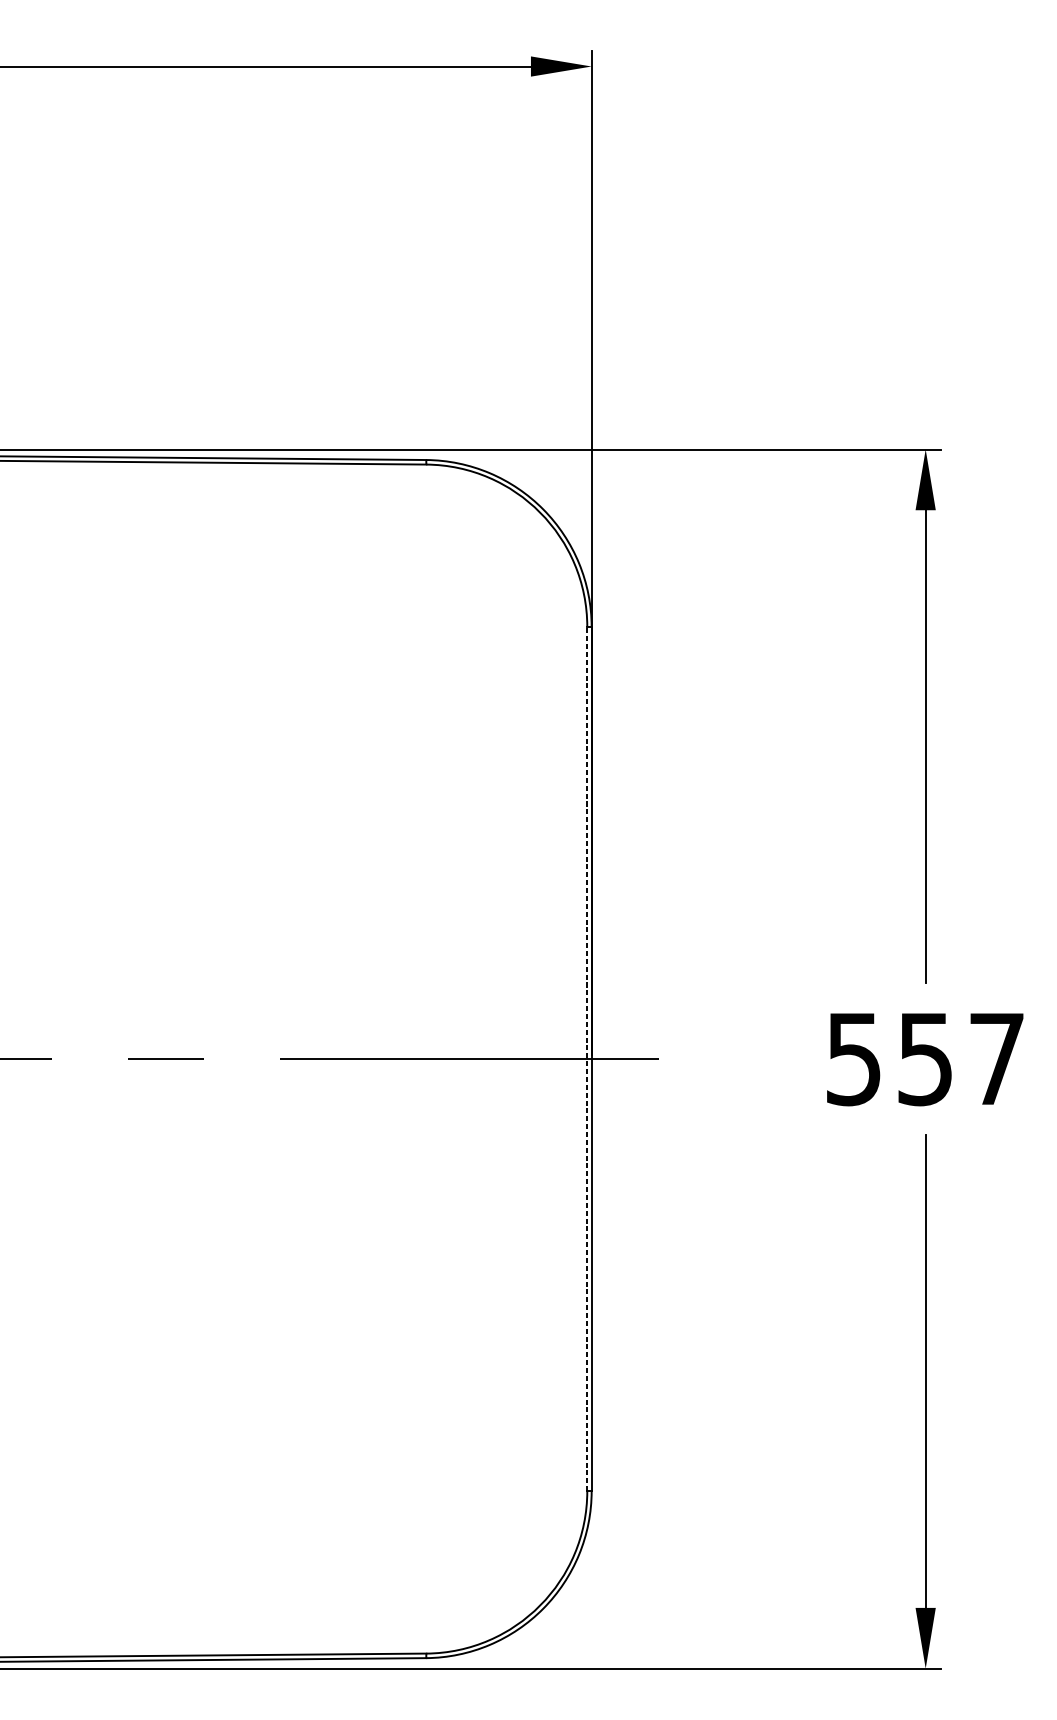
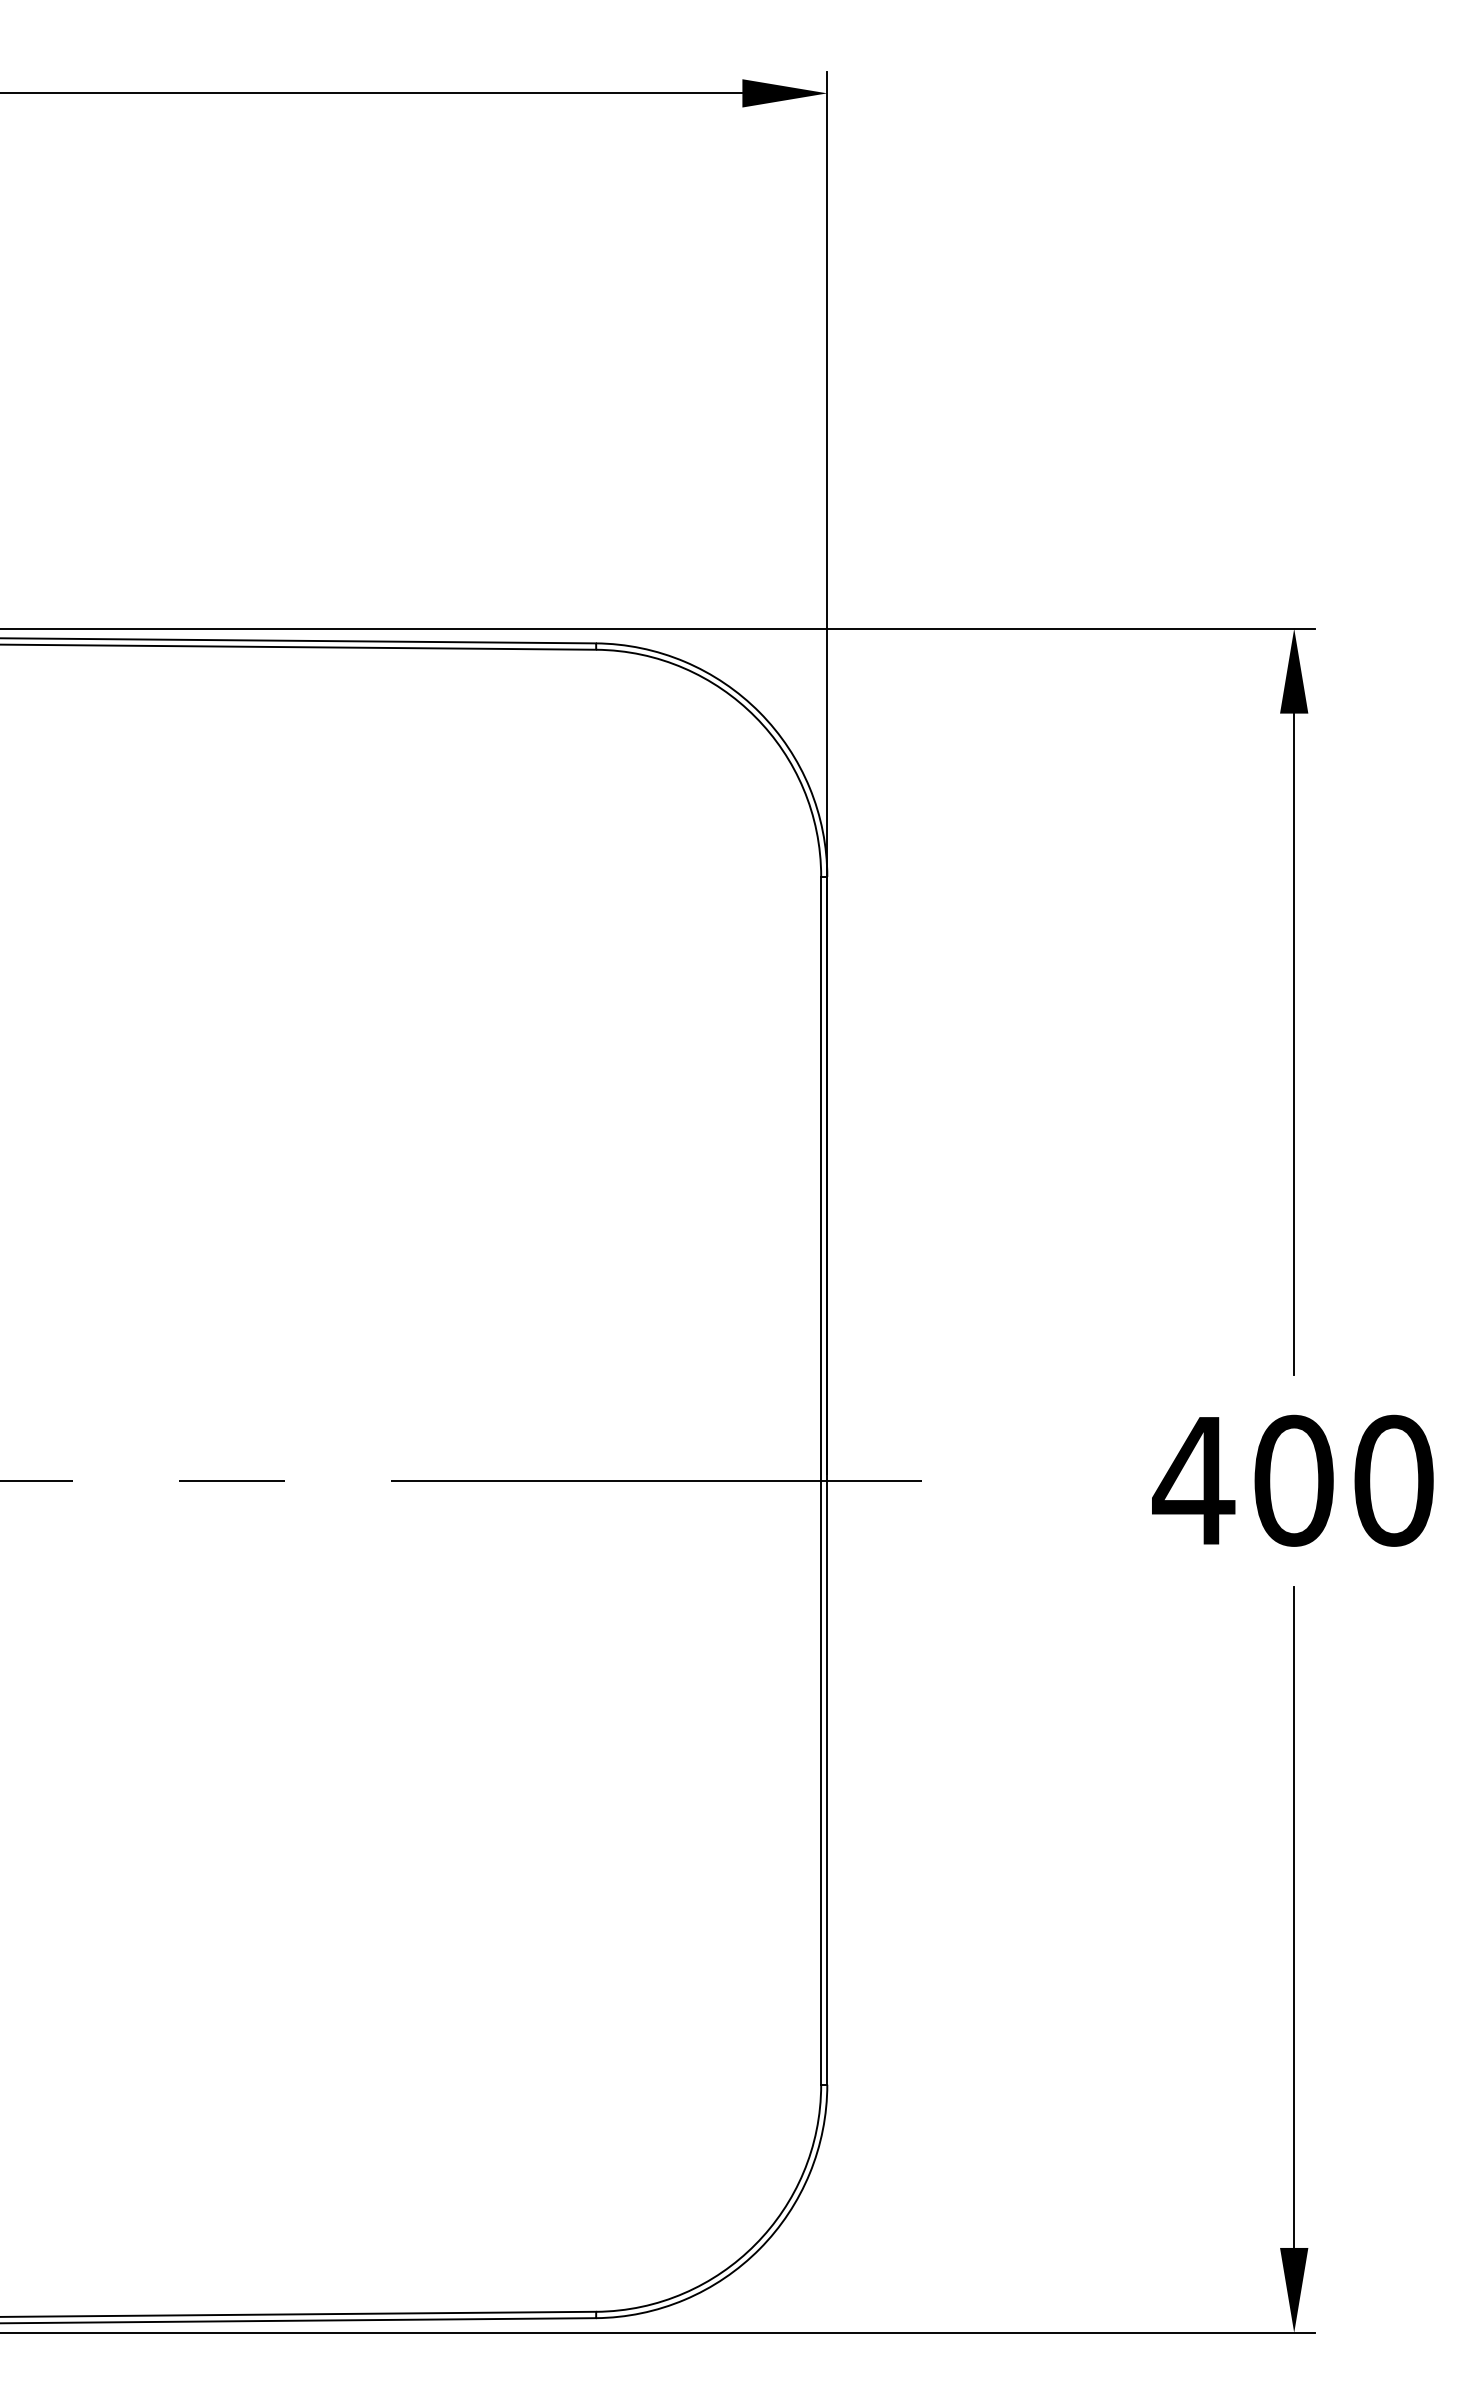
line: (587, 1058) -> (821, 1480), dashed -> solid
text: (924, 1058) -> (1292, 1480), 557 -> 400

